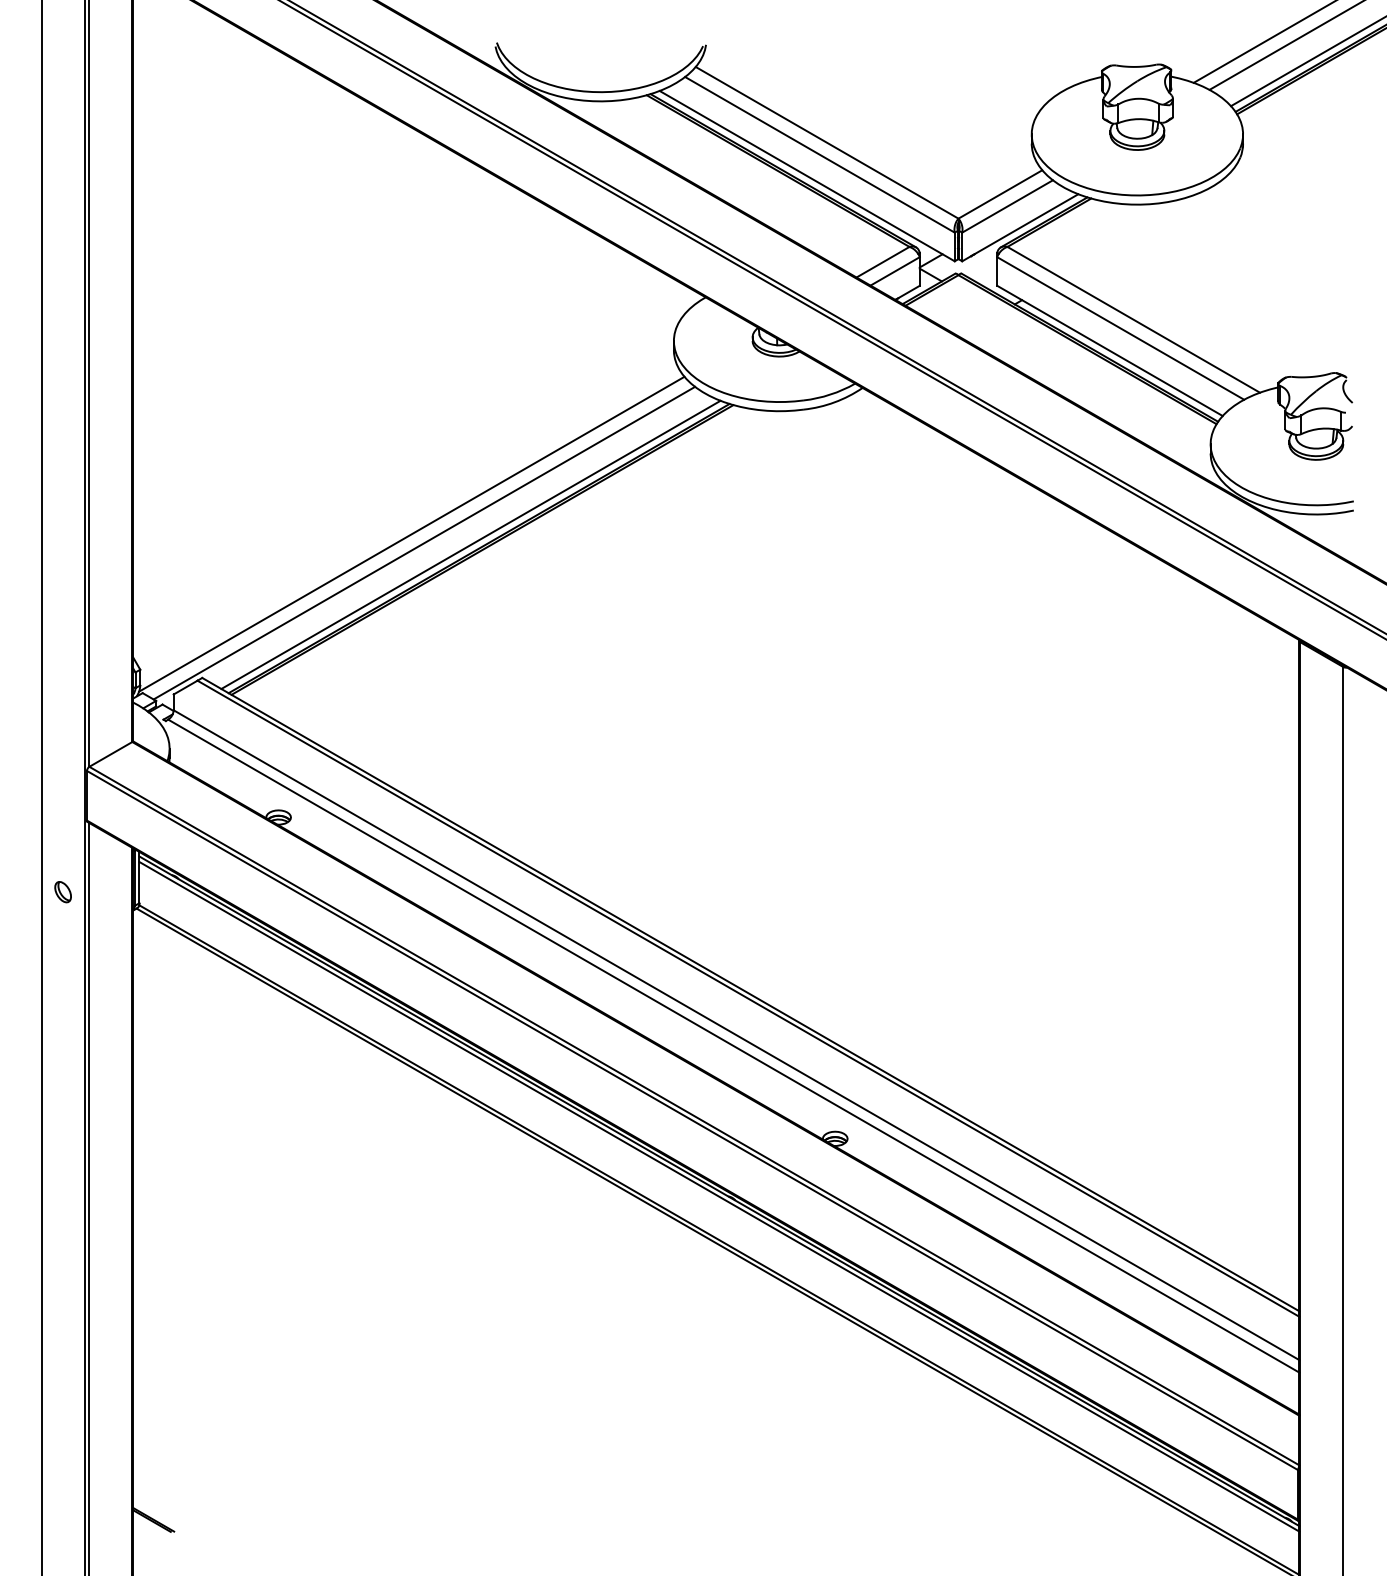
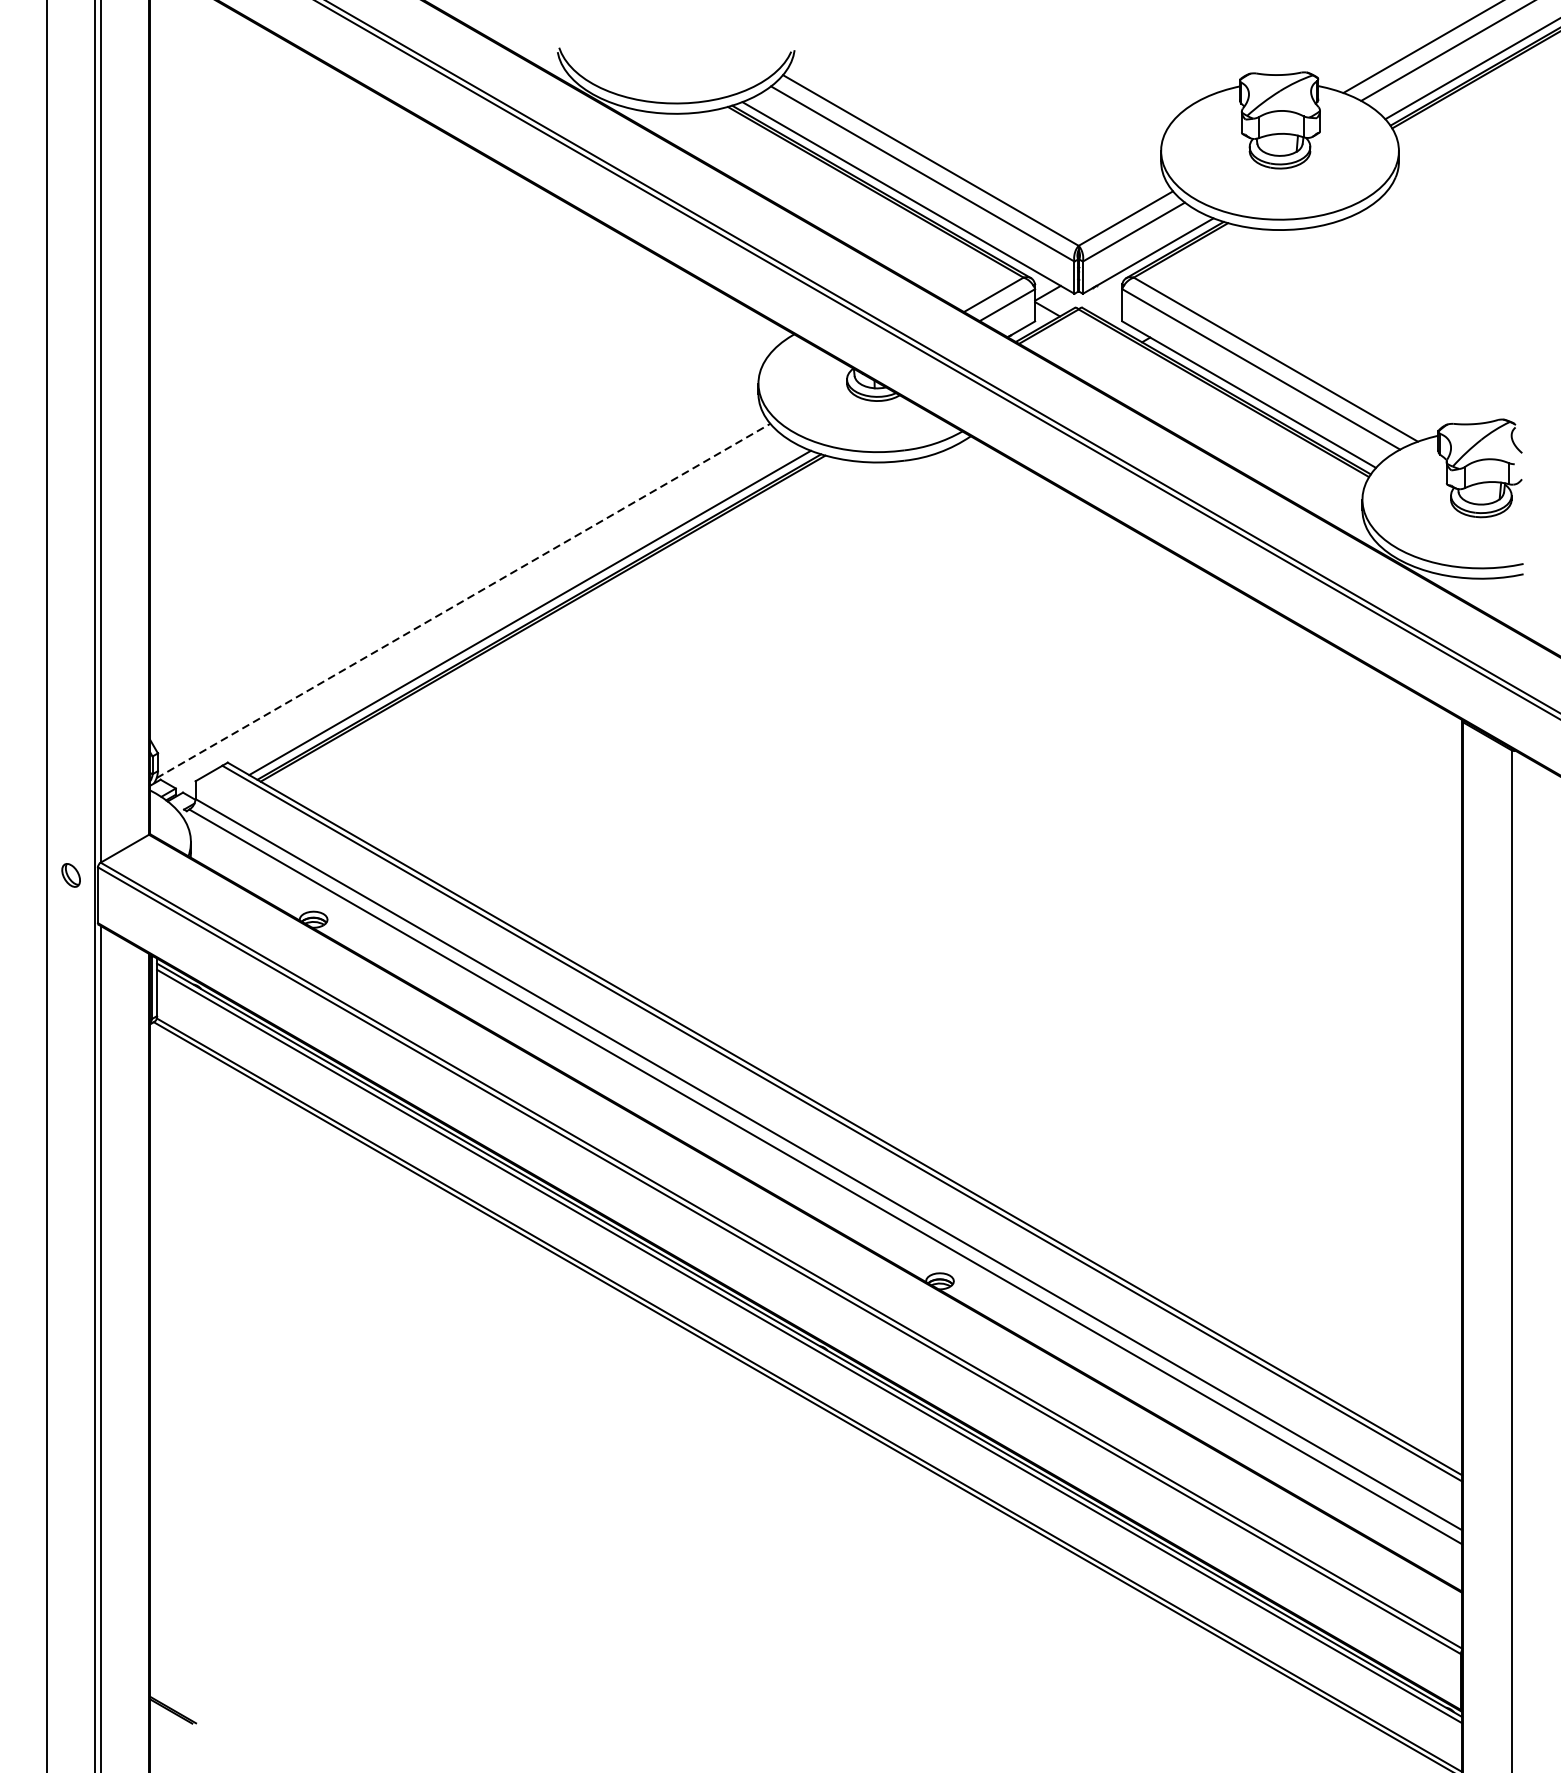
line: (411, 534) -> (463, 601), solid -> dashed
line: (424, 542) -> (477, 610), removed
part: (62, 892) -> (70, 875), moved

